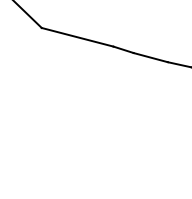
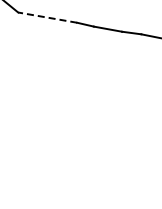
line: (77, 37) -> (47, 17), solid -> dashed

